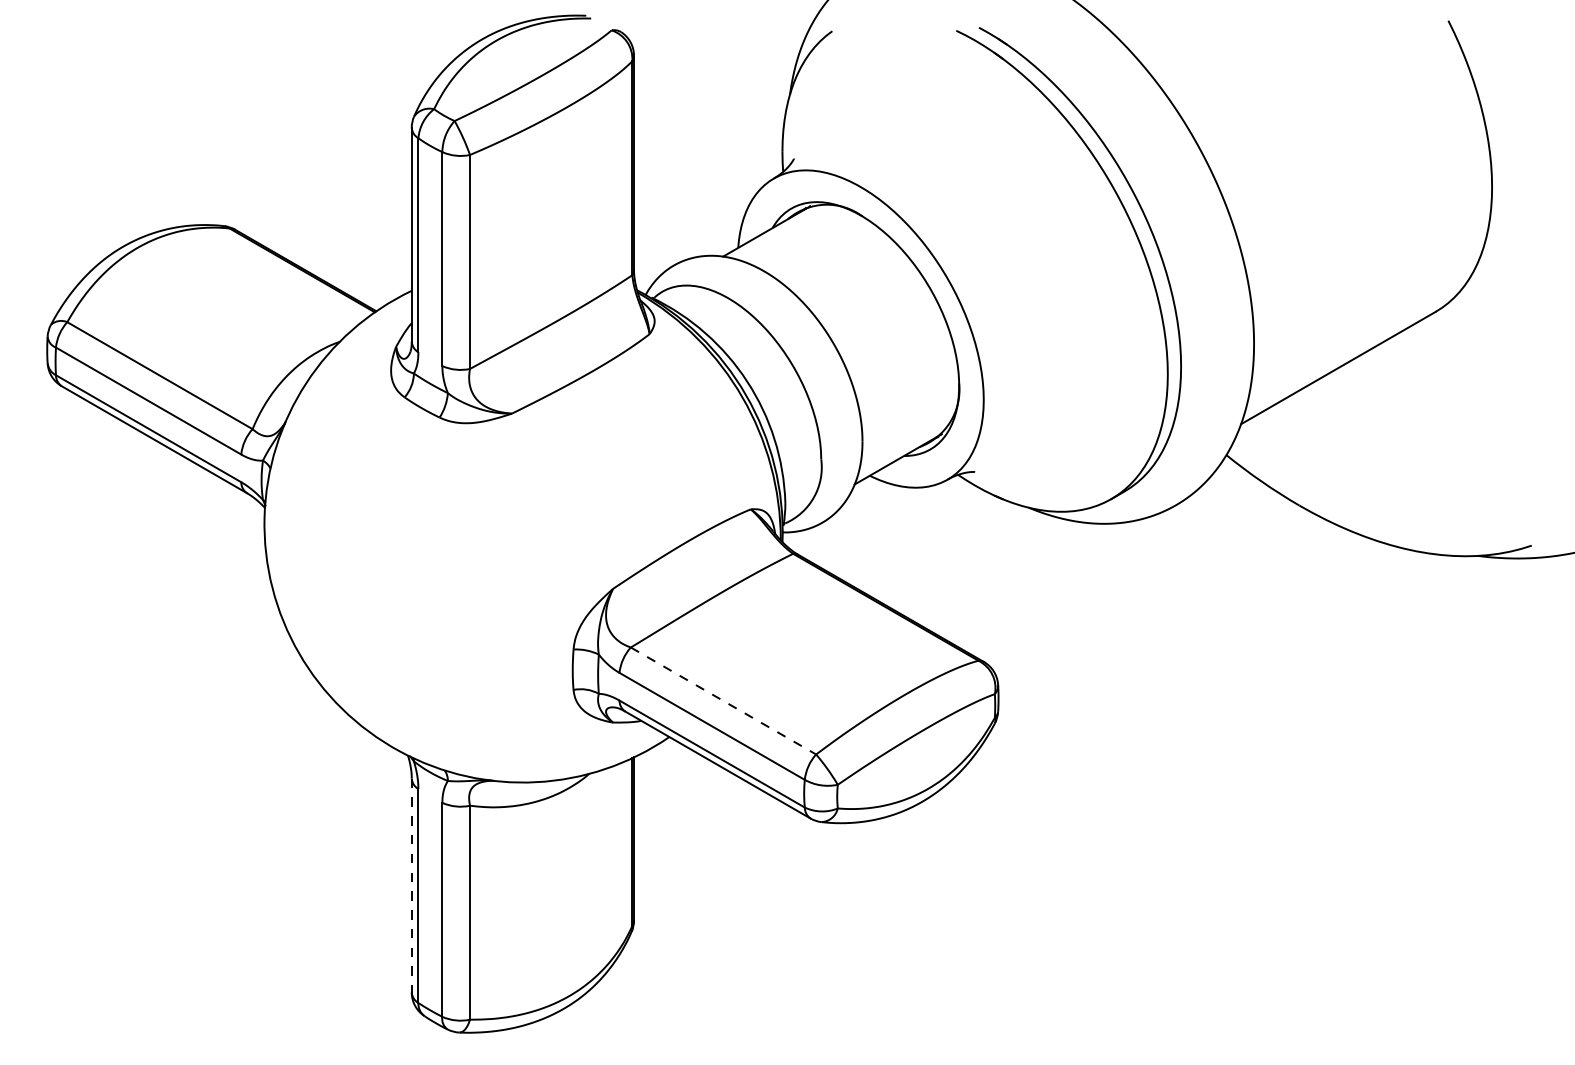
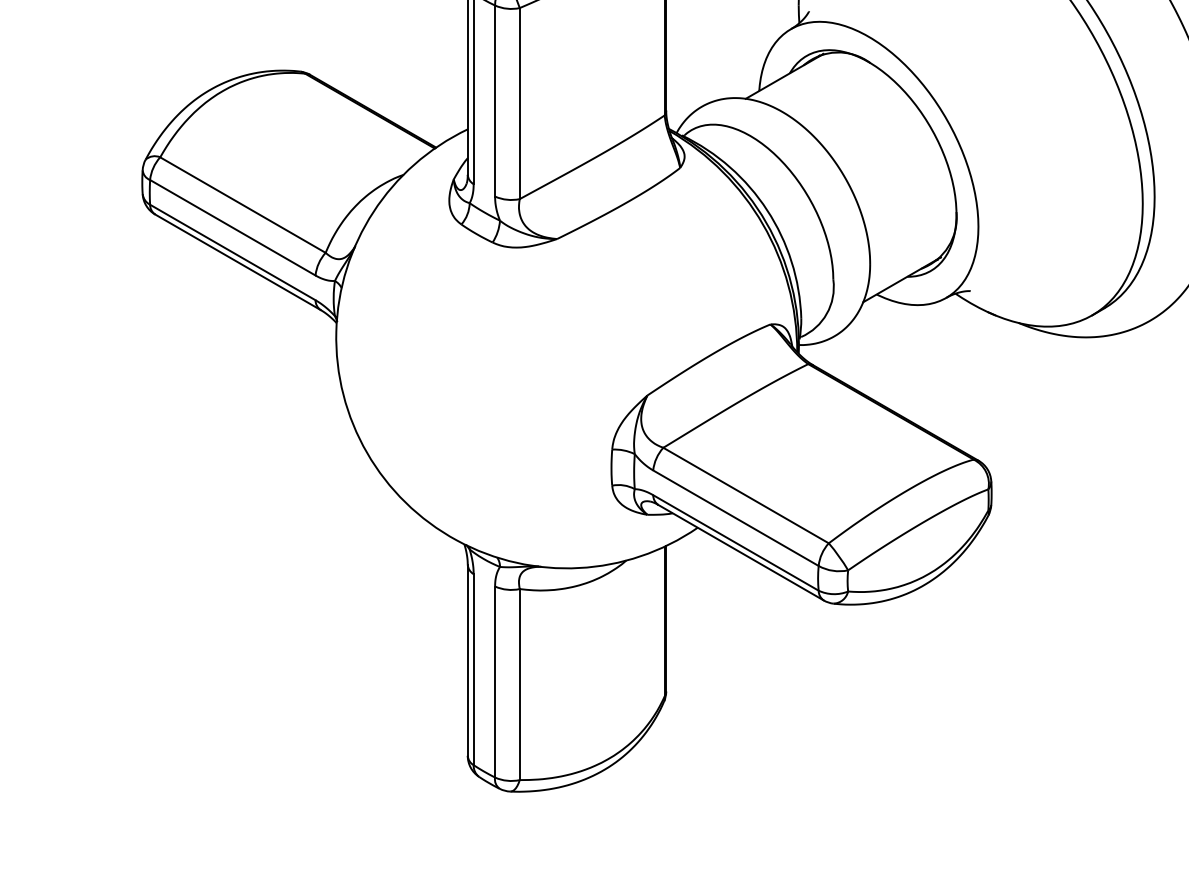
line: (723, 700) -> (746, 495), dashed -> solid
line: (411, 885) -> (467, 660), dashed -> solid

